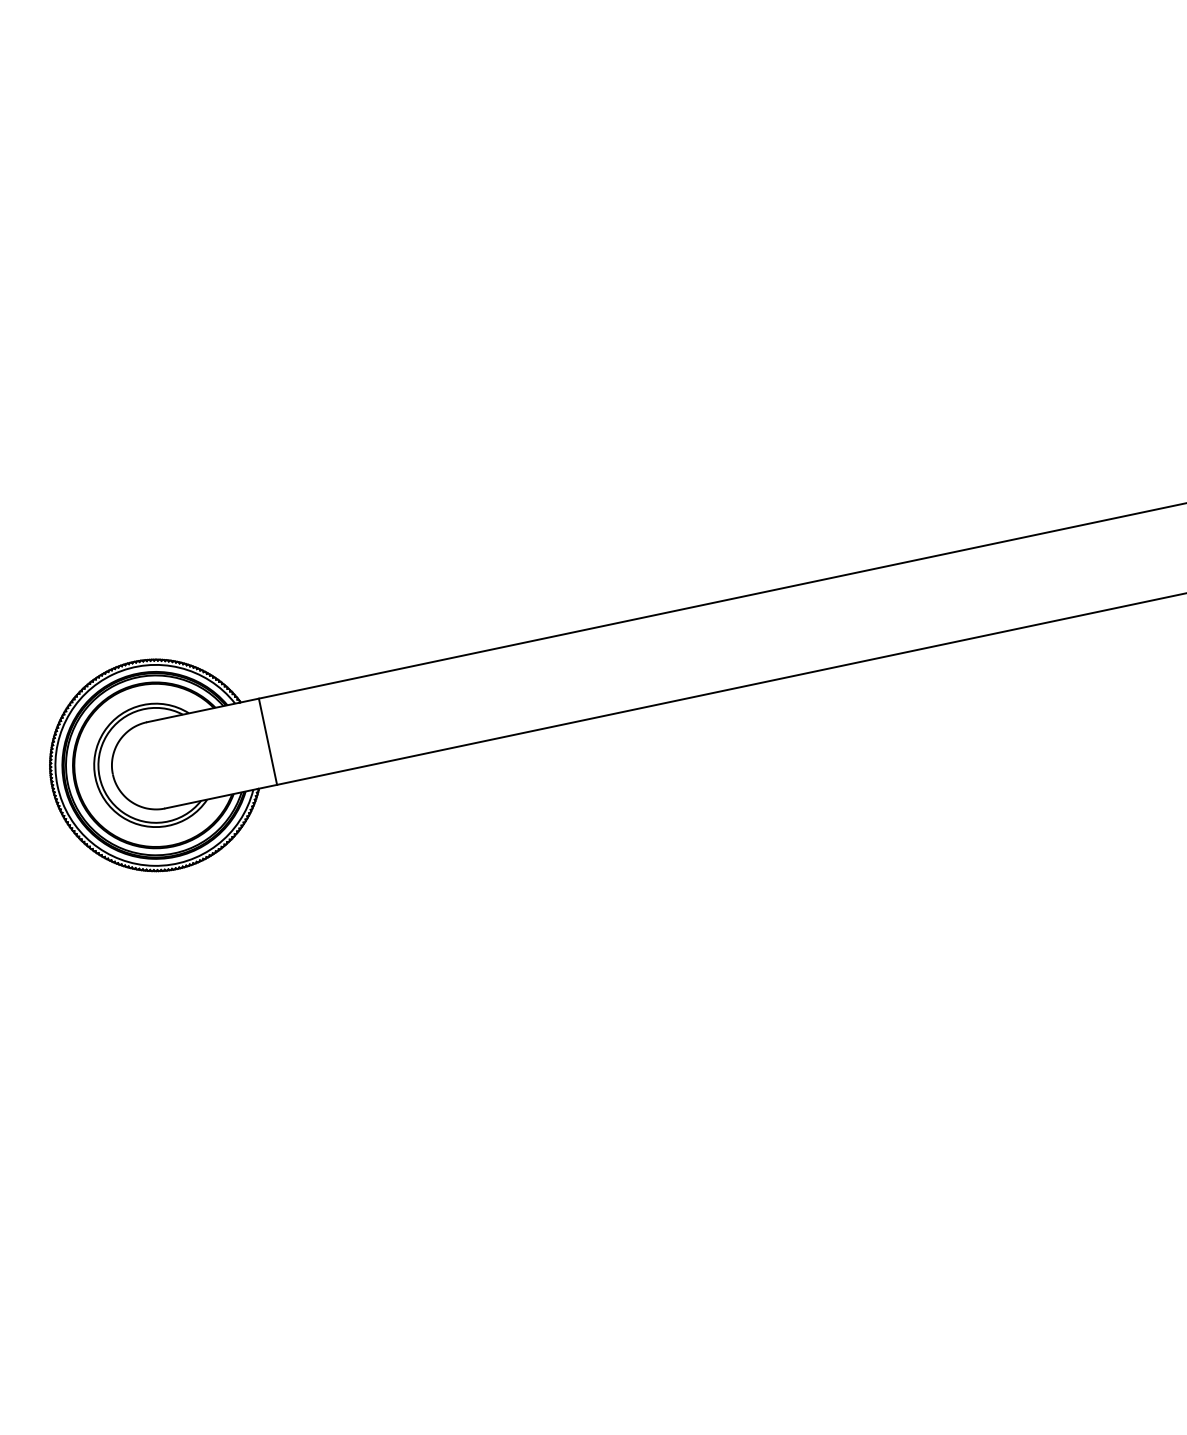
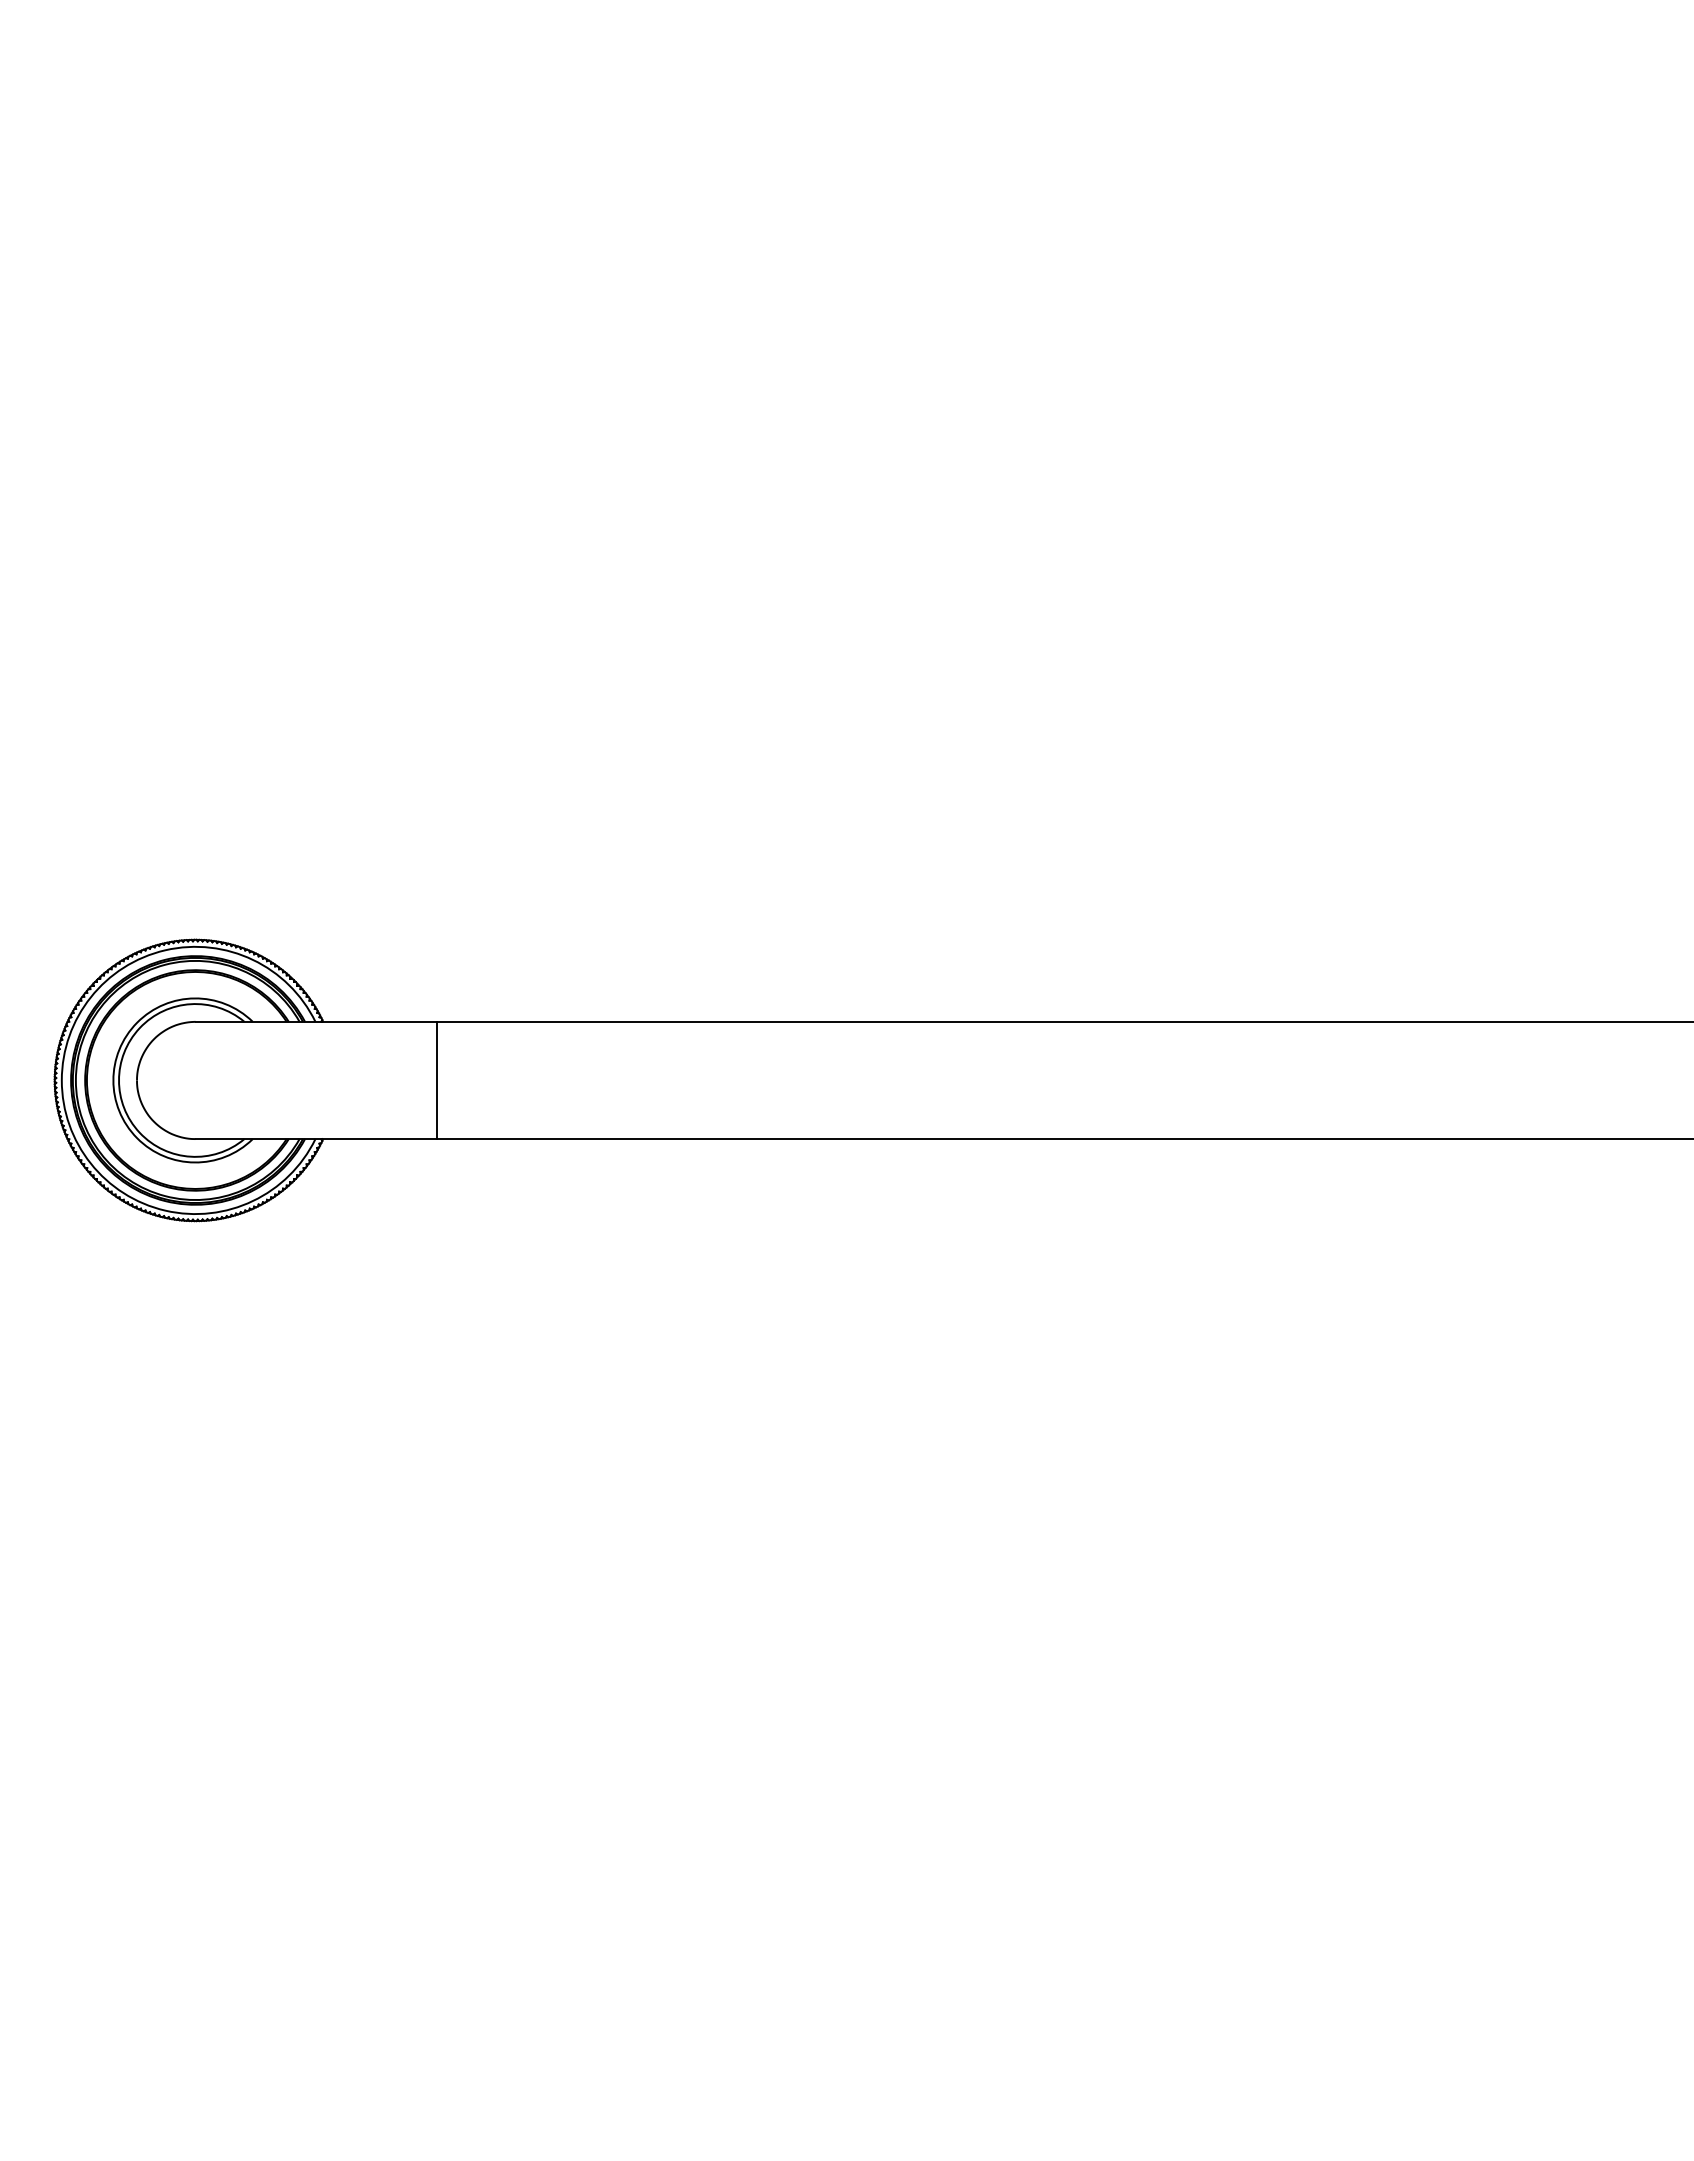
line: (267, 741) -> (436, 1080), moved

